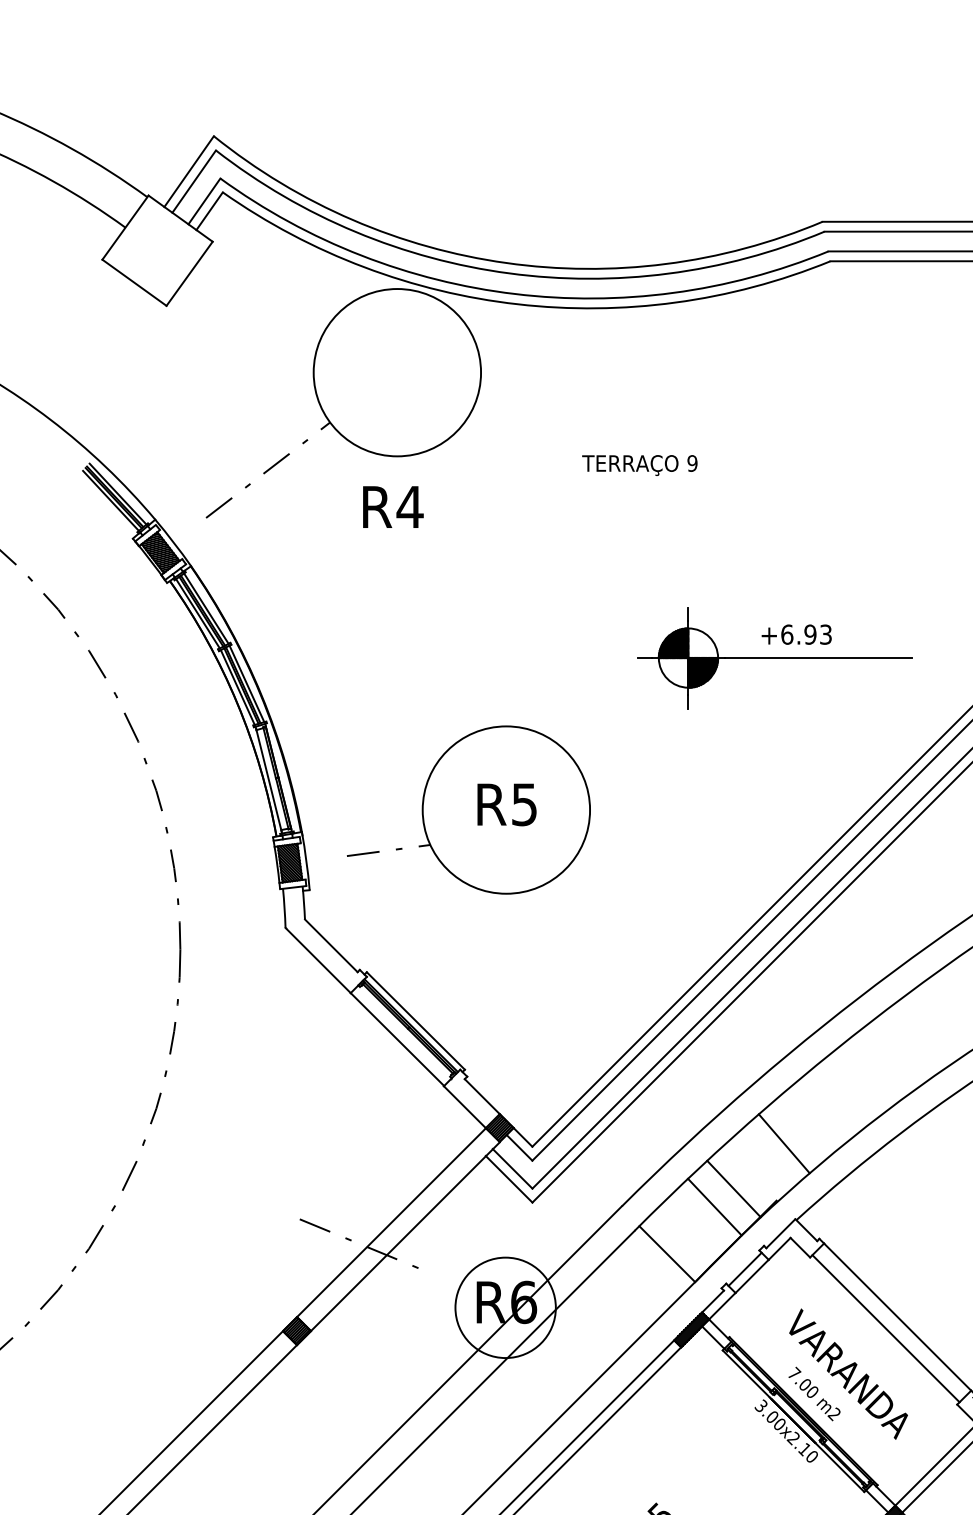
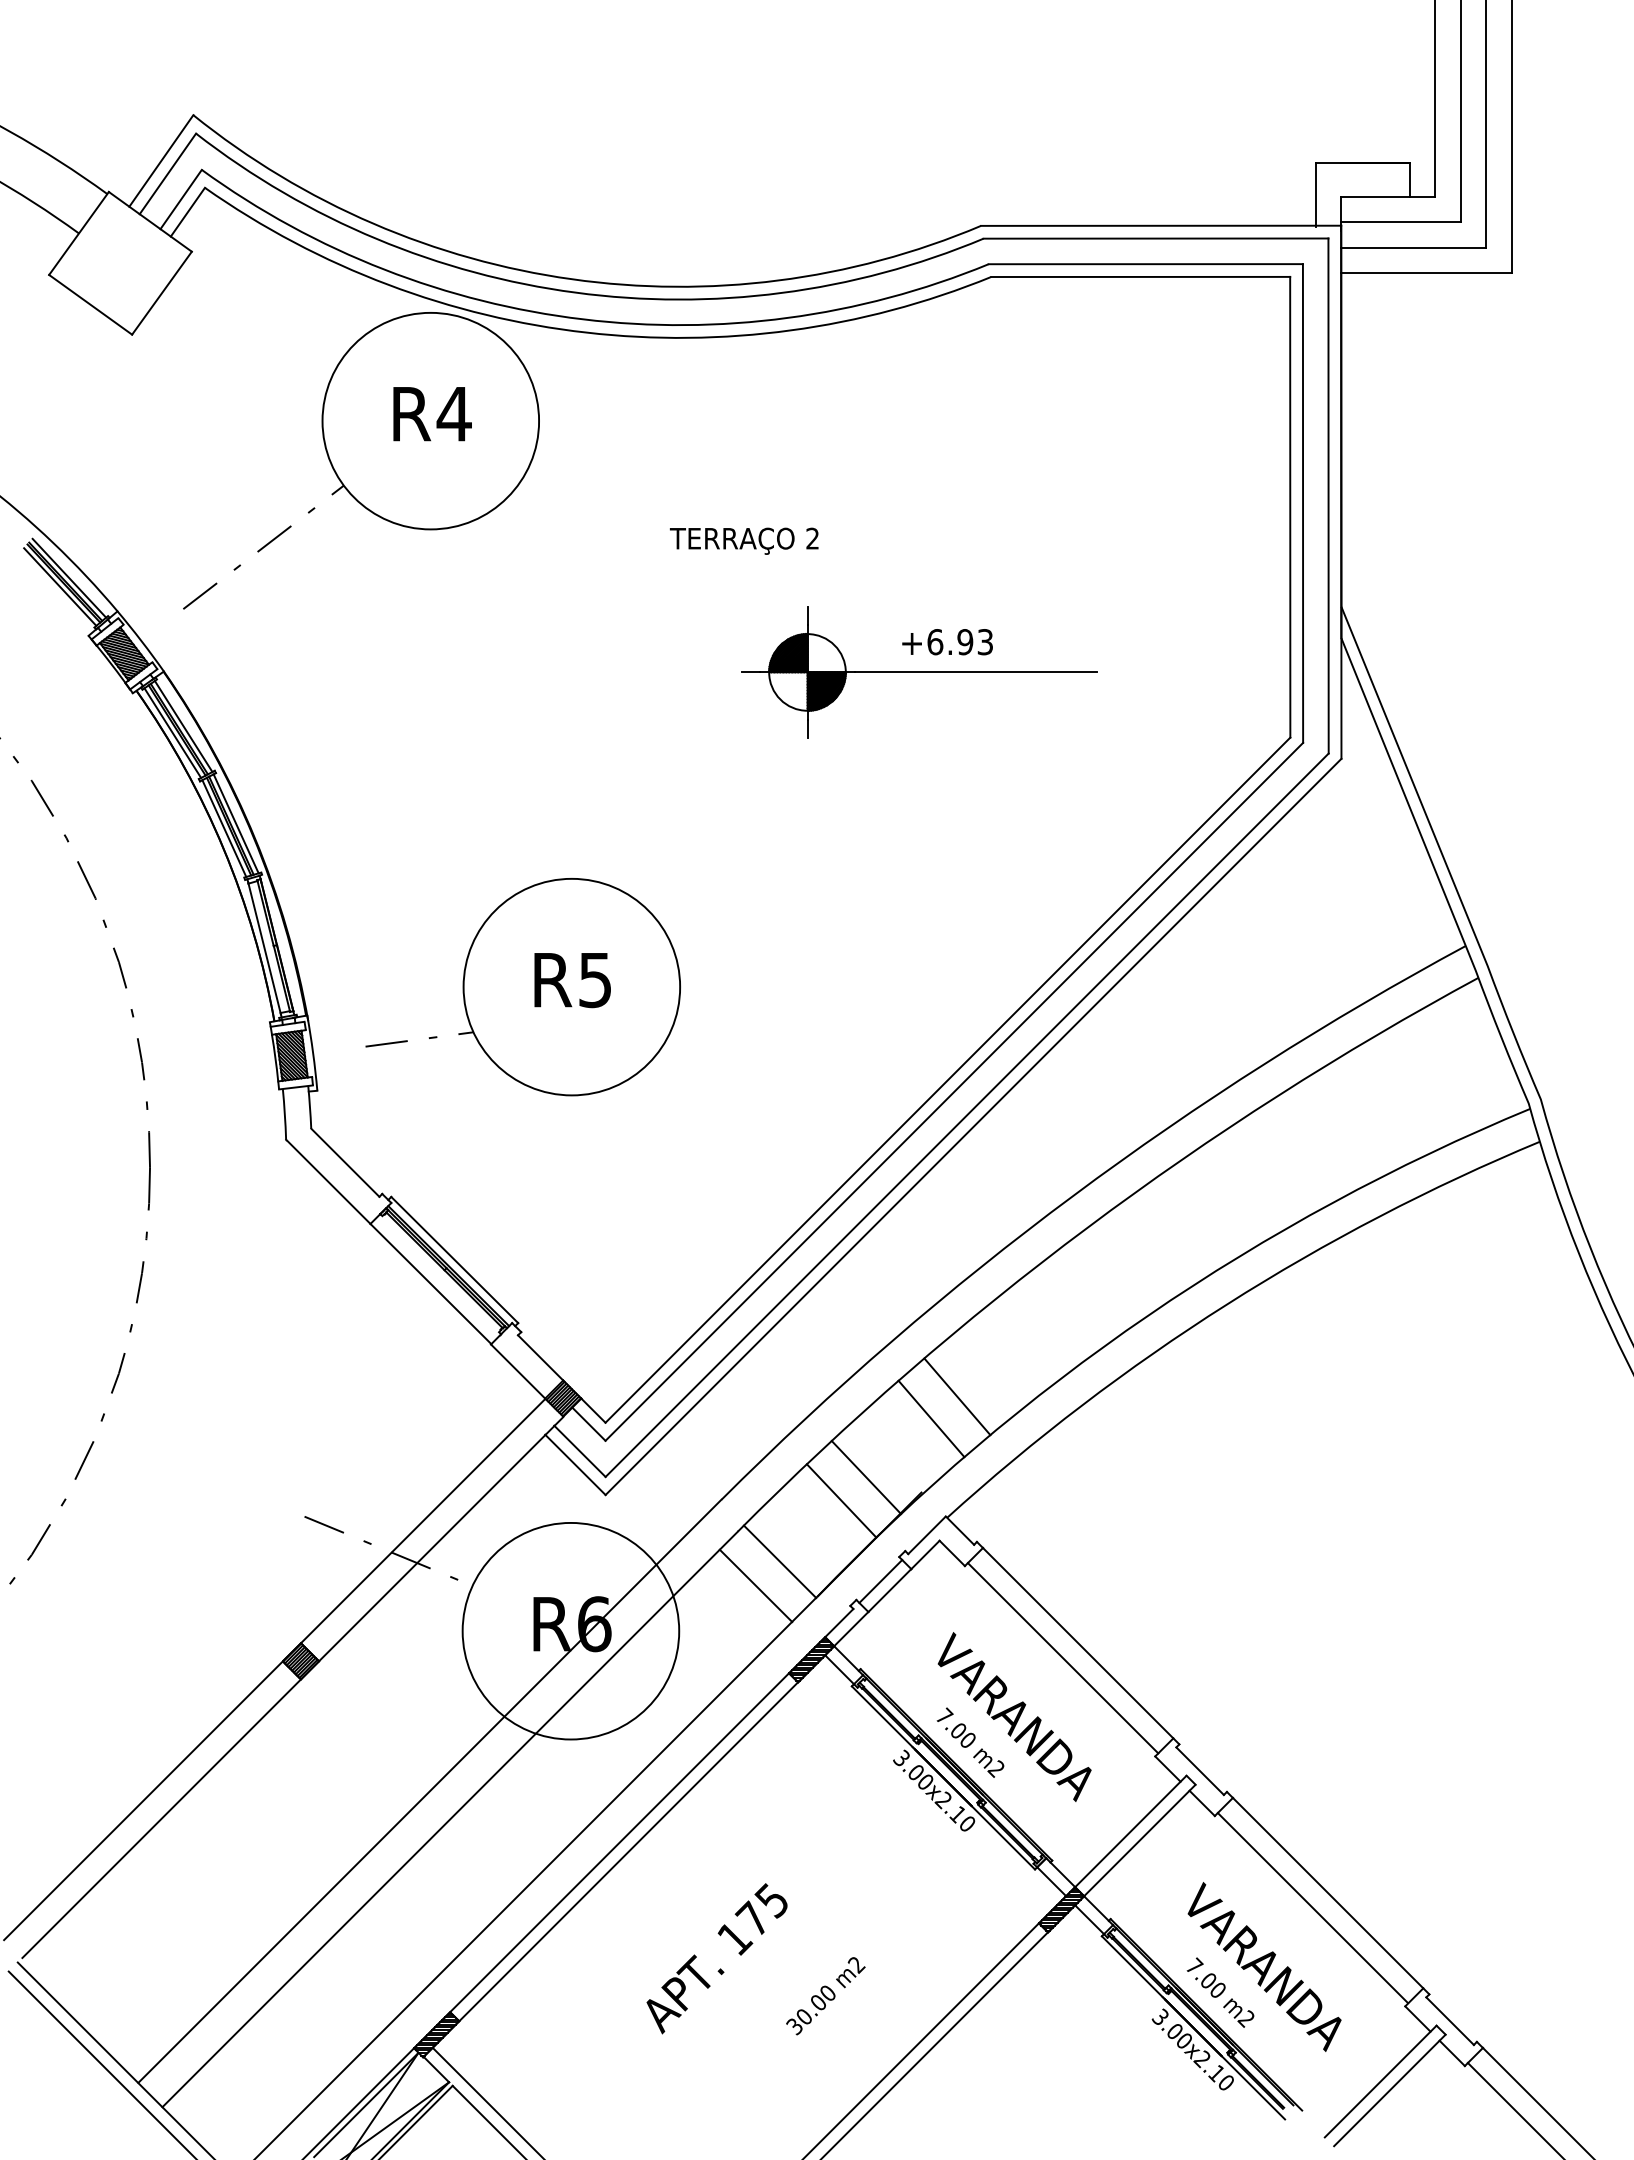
text: (692, 463) -> (812, 538), 9 -> 2
text: (393, 507) -> (432, 414), moved
part: (775, 658) -> (919, 672), moved
line: (804, 1126) -> (957, 1396), added
line: (648, 1272) -> (755, 1585), added
circle: (505, 1307) -> (570, 1630), size x1.67

